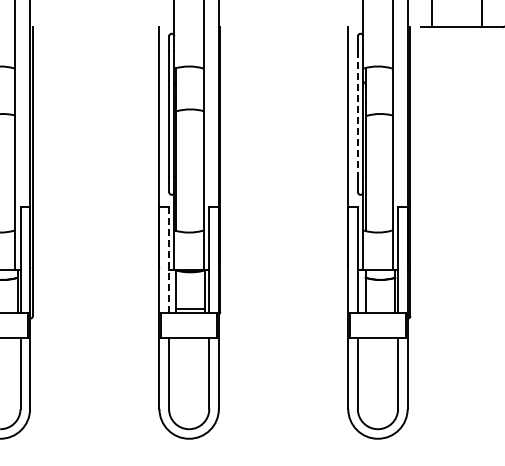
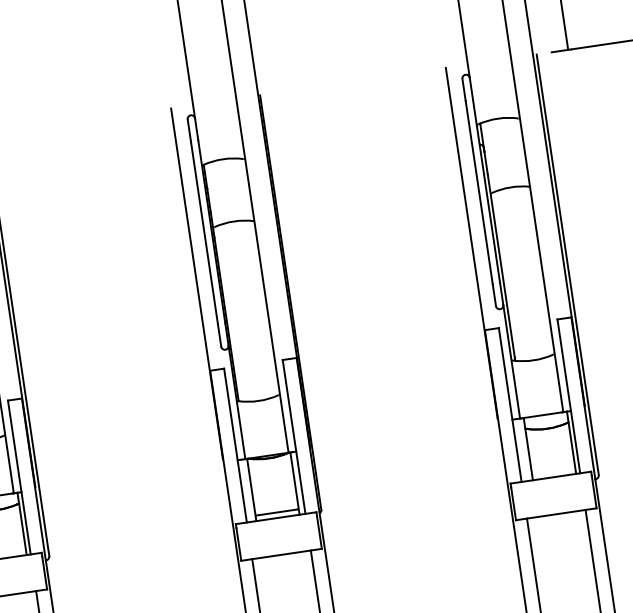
line: (358, 114) -> (479, 192), dashed -> solid
line: (169, 260) -> (236, 445), dashed -> solid

